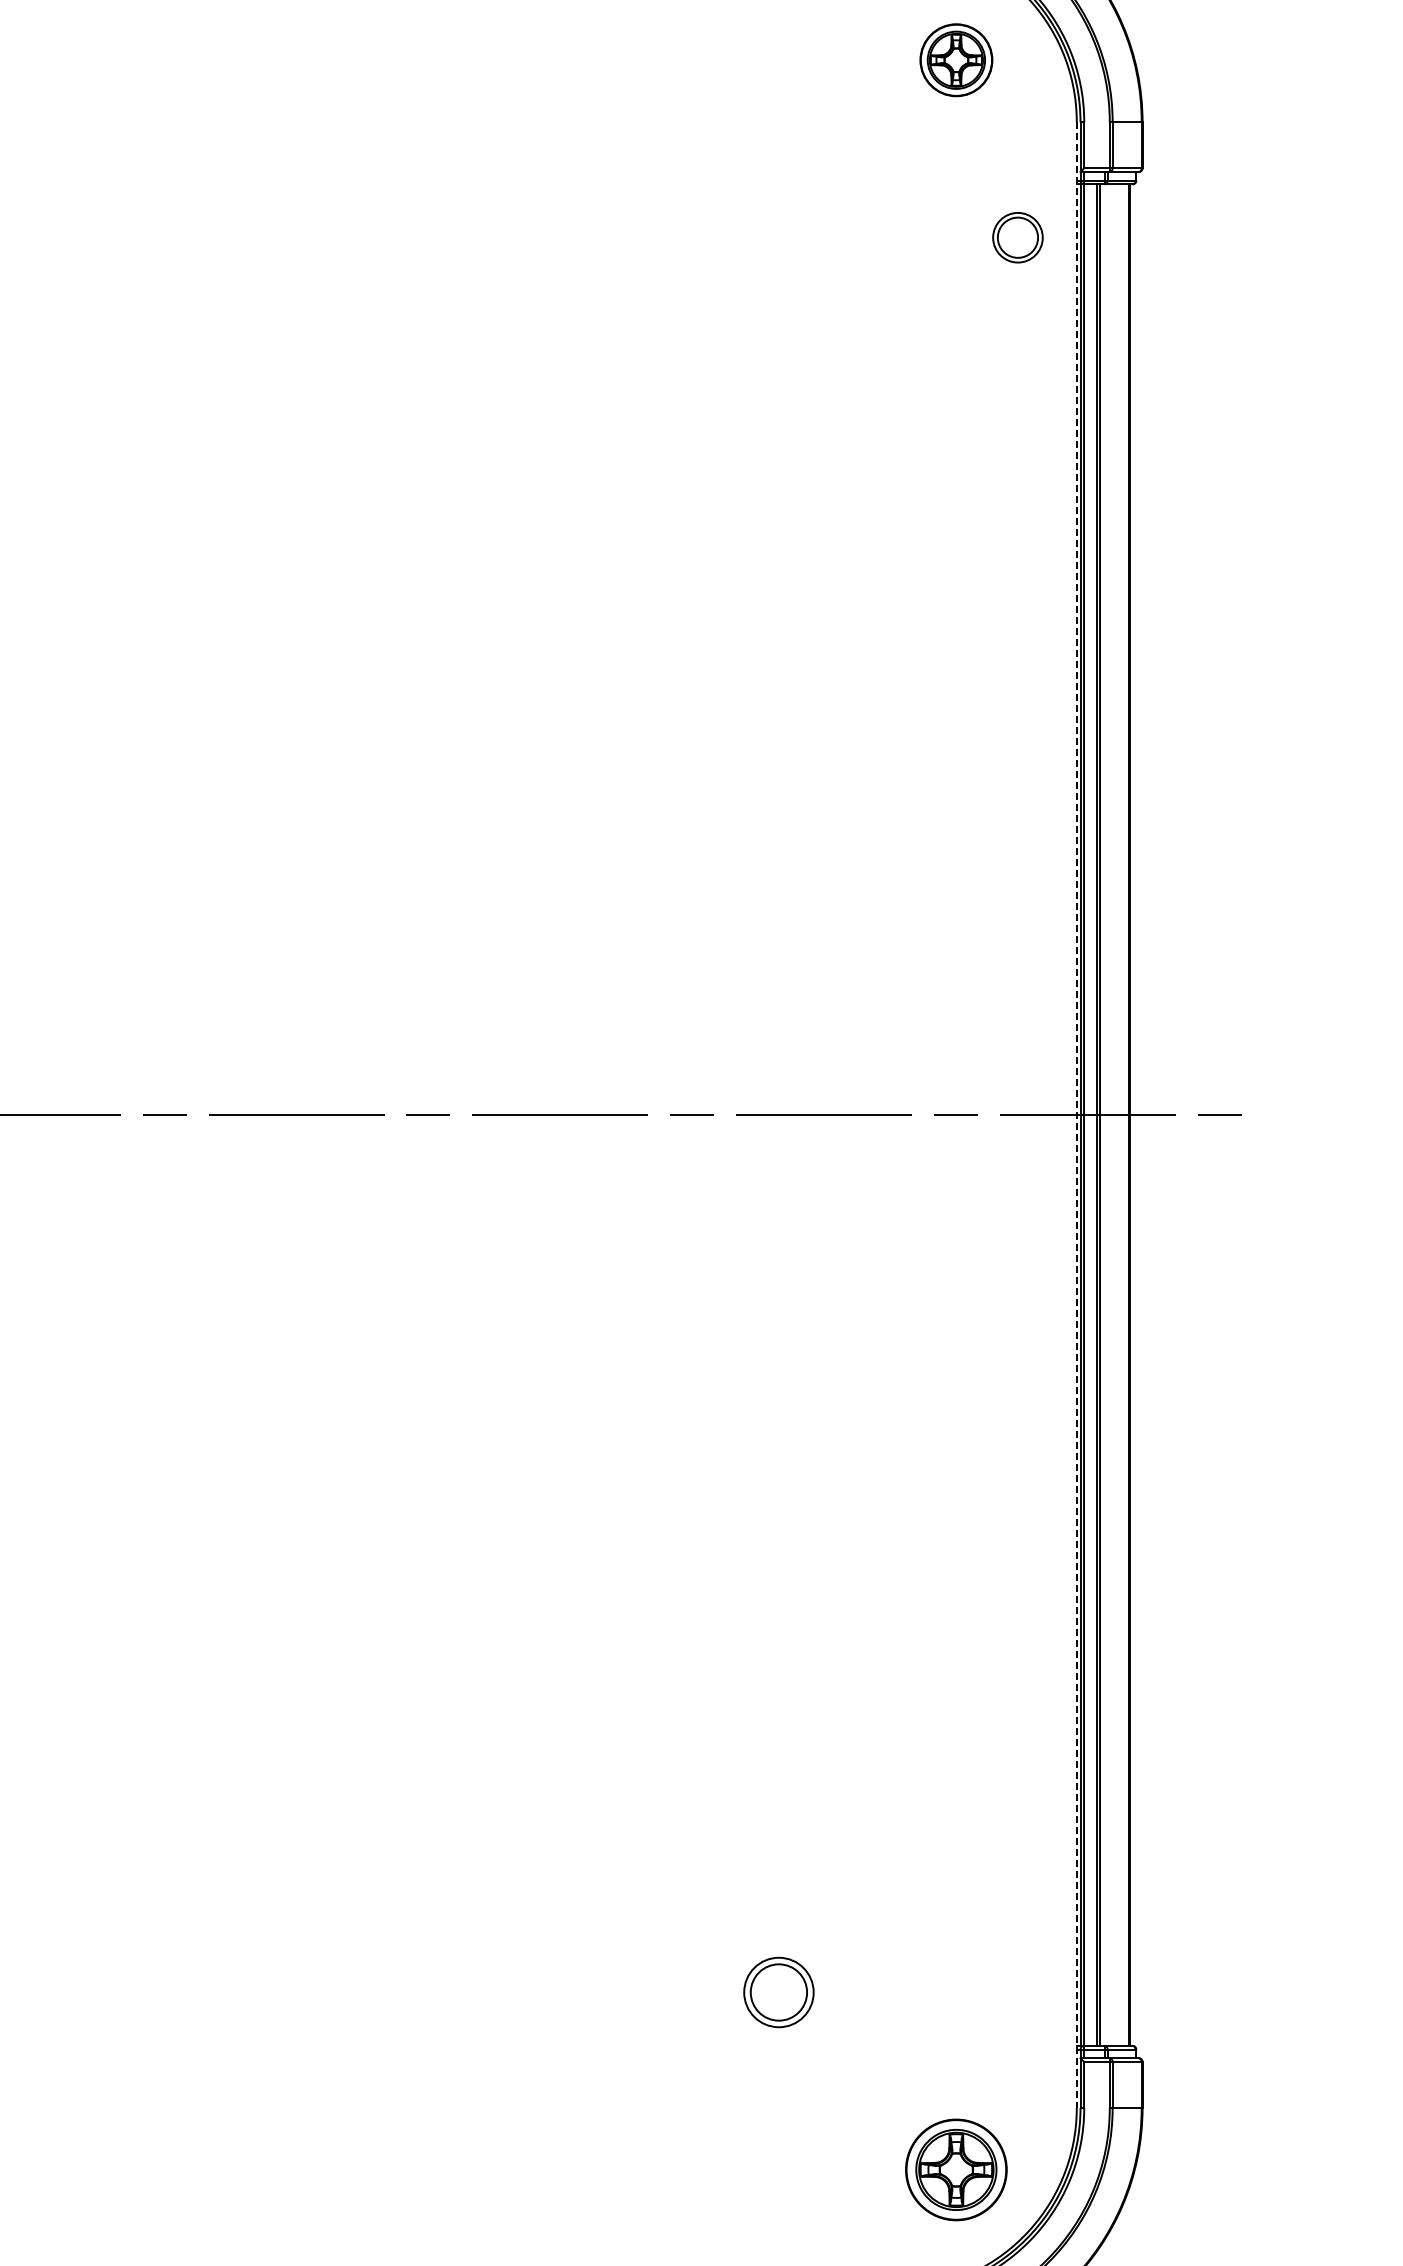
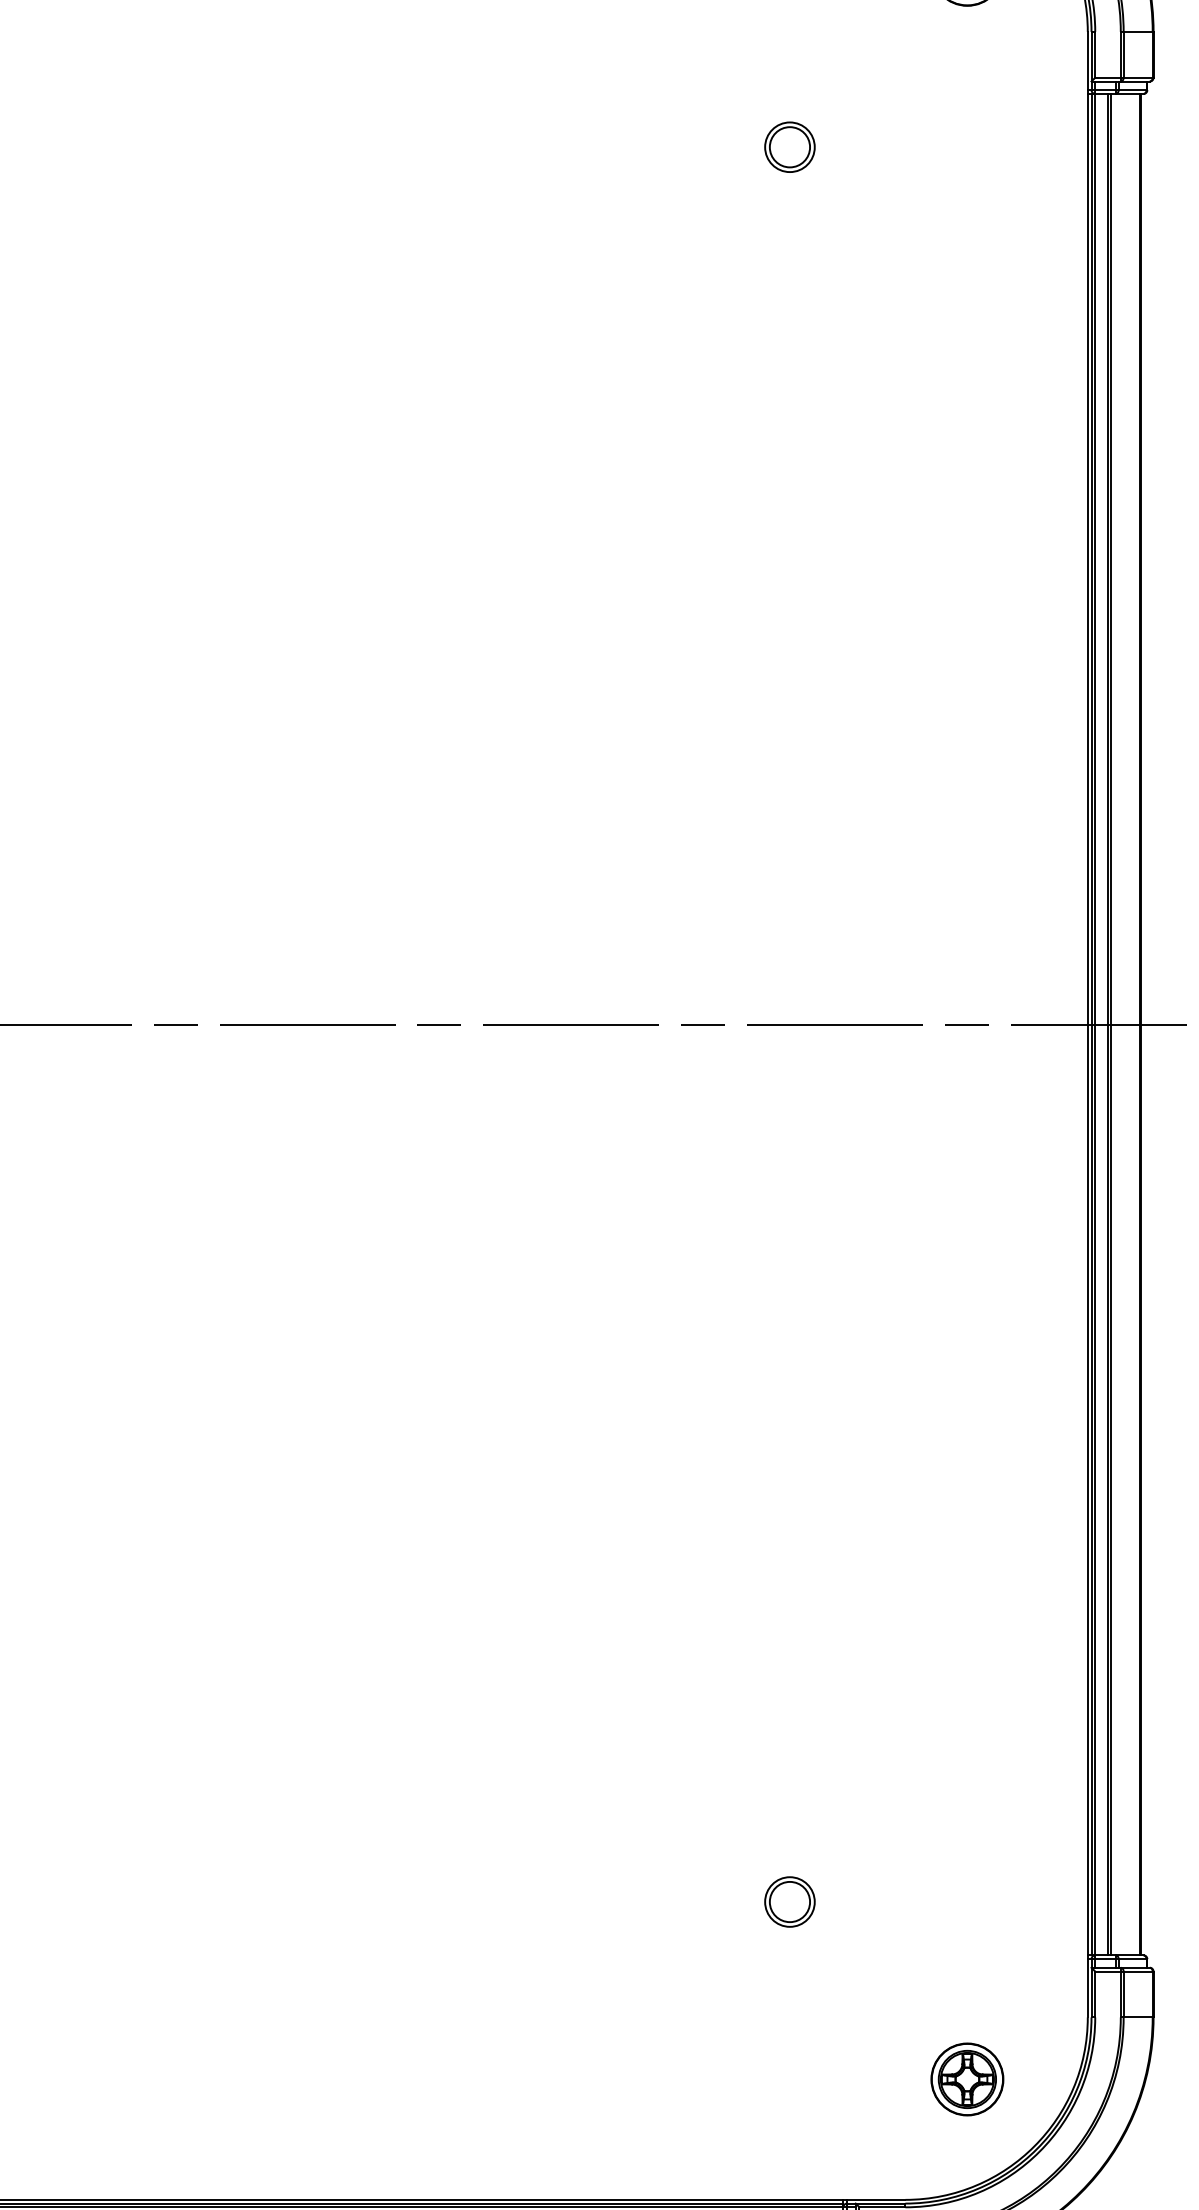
part: (1017, 237) -> (789, 147), moved
line: (1076, 1115) -> (1087, 1025), dashed -> solid
part: (778, 1992) -> (789, 1902), size x0.71
part: (956, 2169) -> (967, 2079), size x0.71

